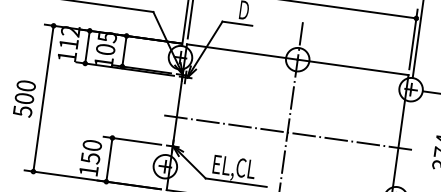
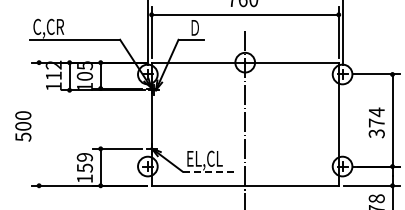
line: (43, 99) -> (39, 124), removed
line: (286, 132) -> (244, 124), removed
text: (91, 145) -> (84, 157), 150 -> 159
line: (236, 182) -> (208, 171), solid -> dashed

